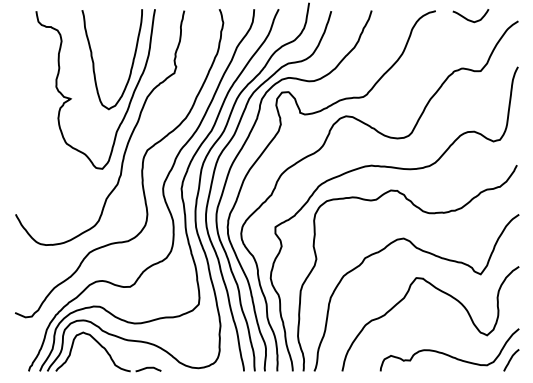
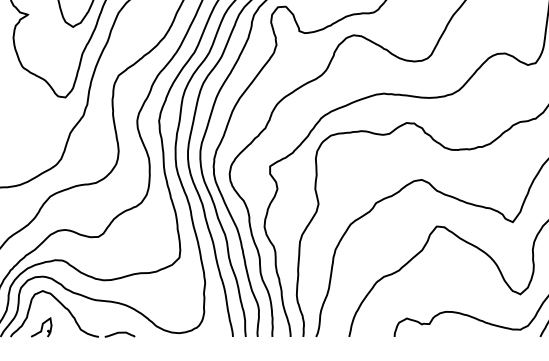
curve: (82, 362) -> (41, 326), added

